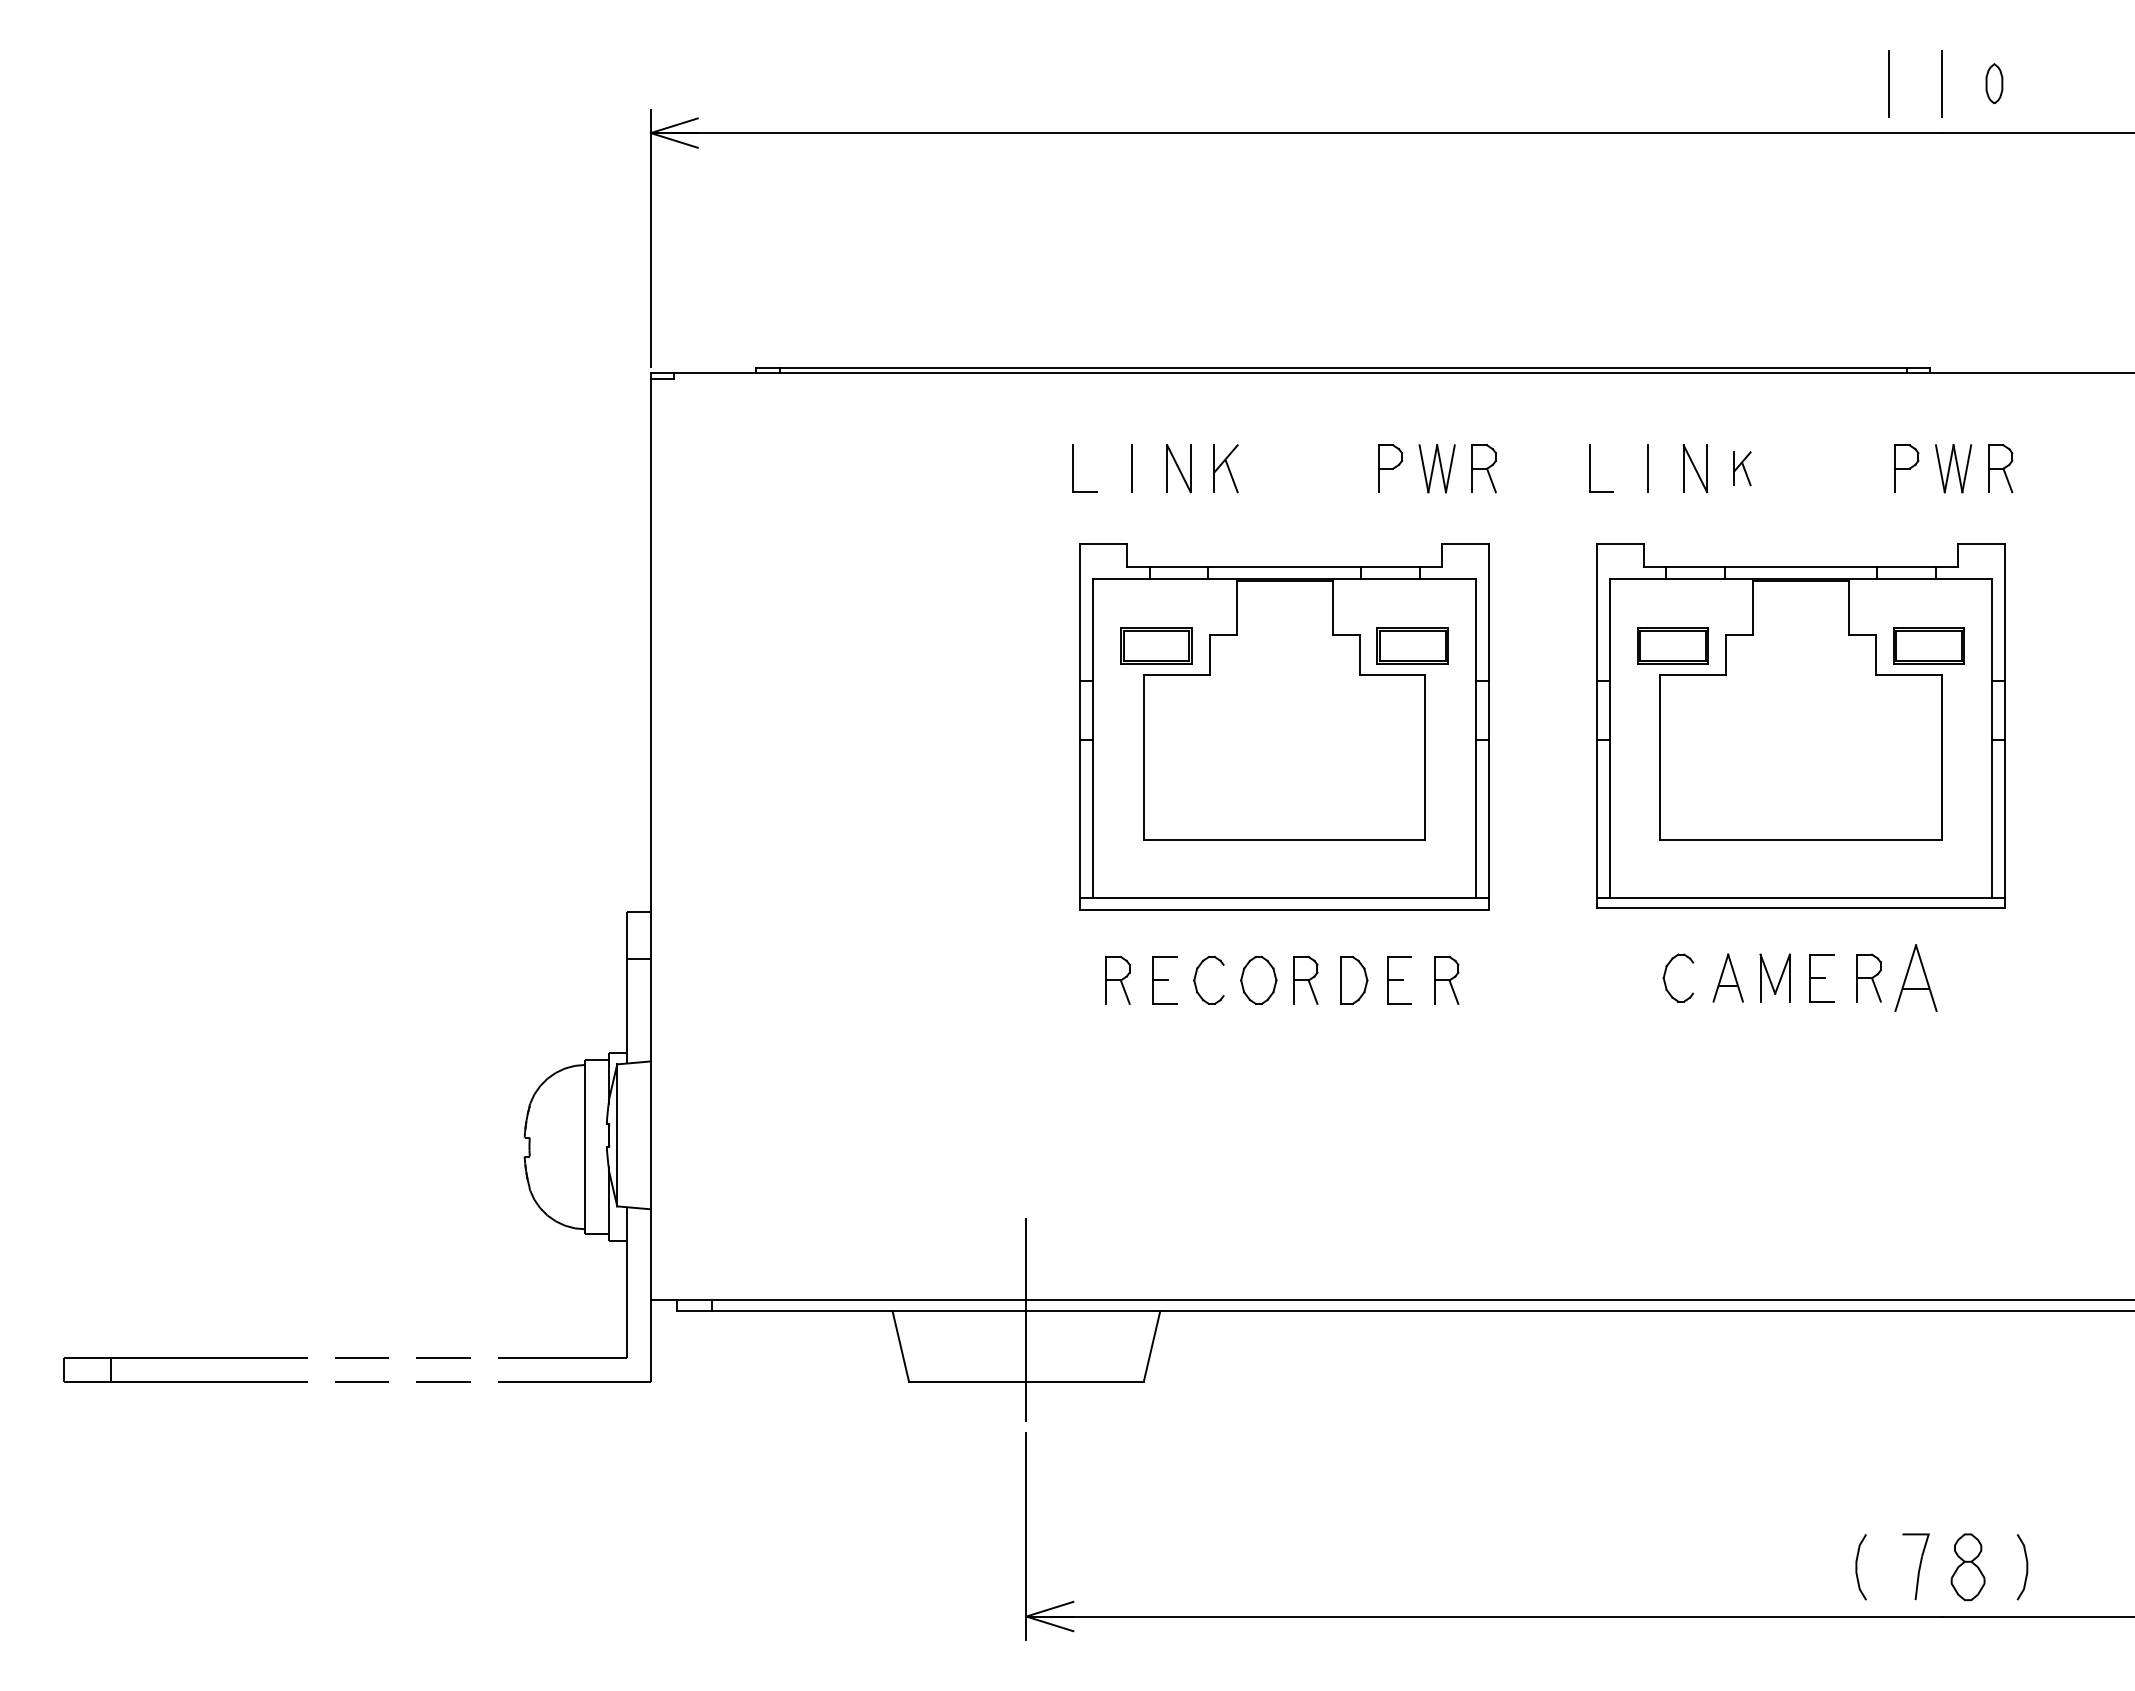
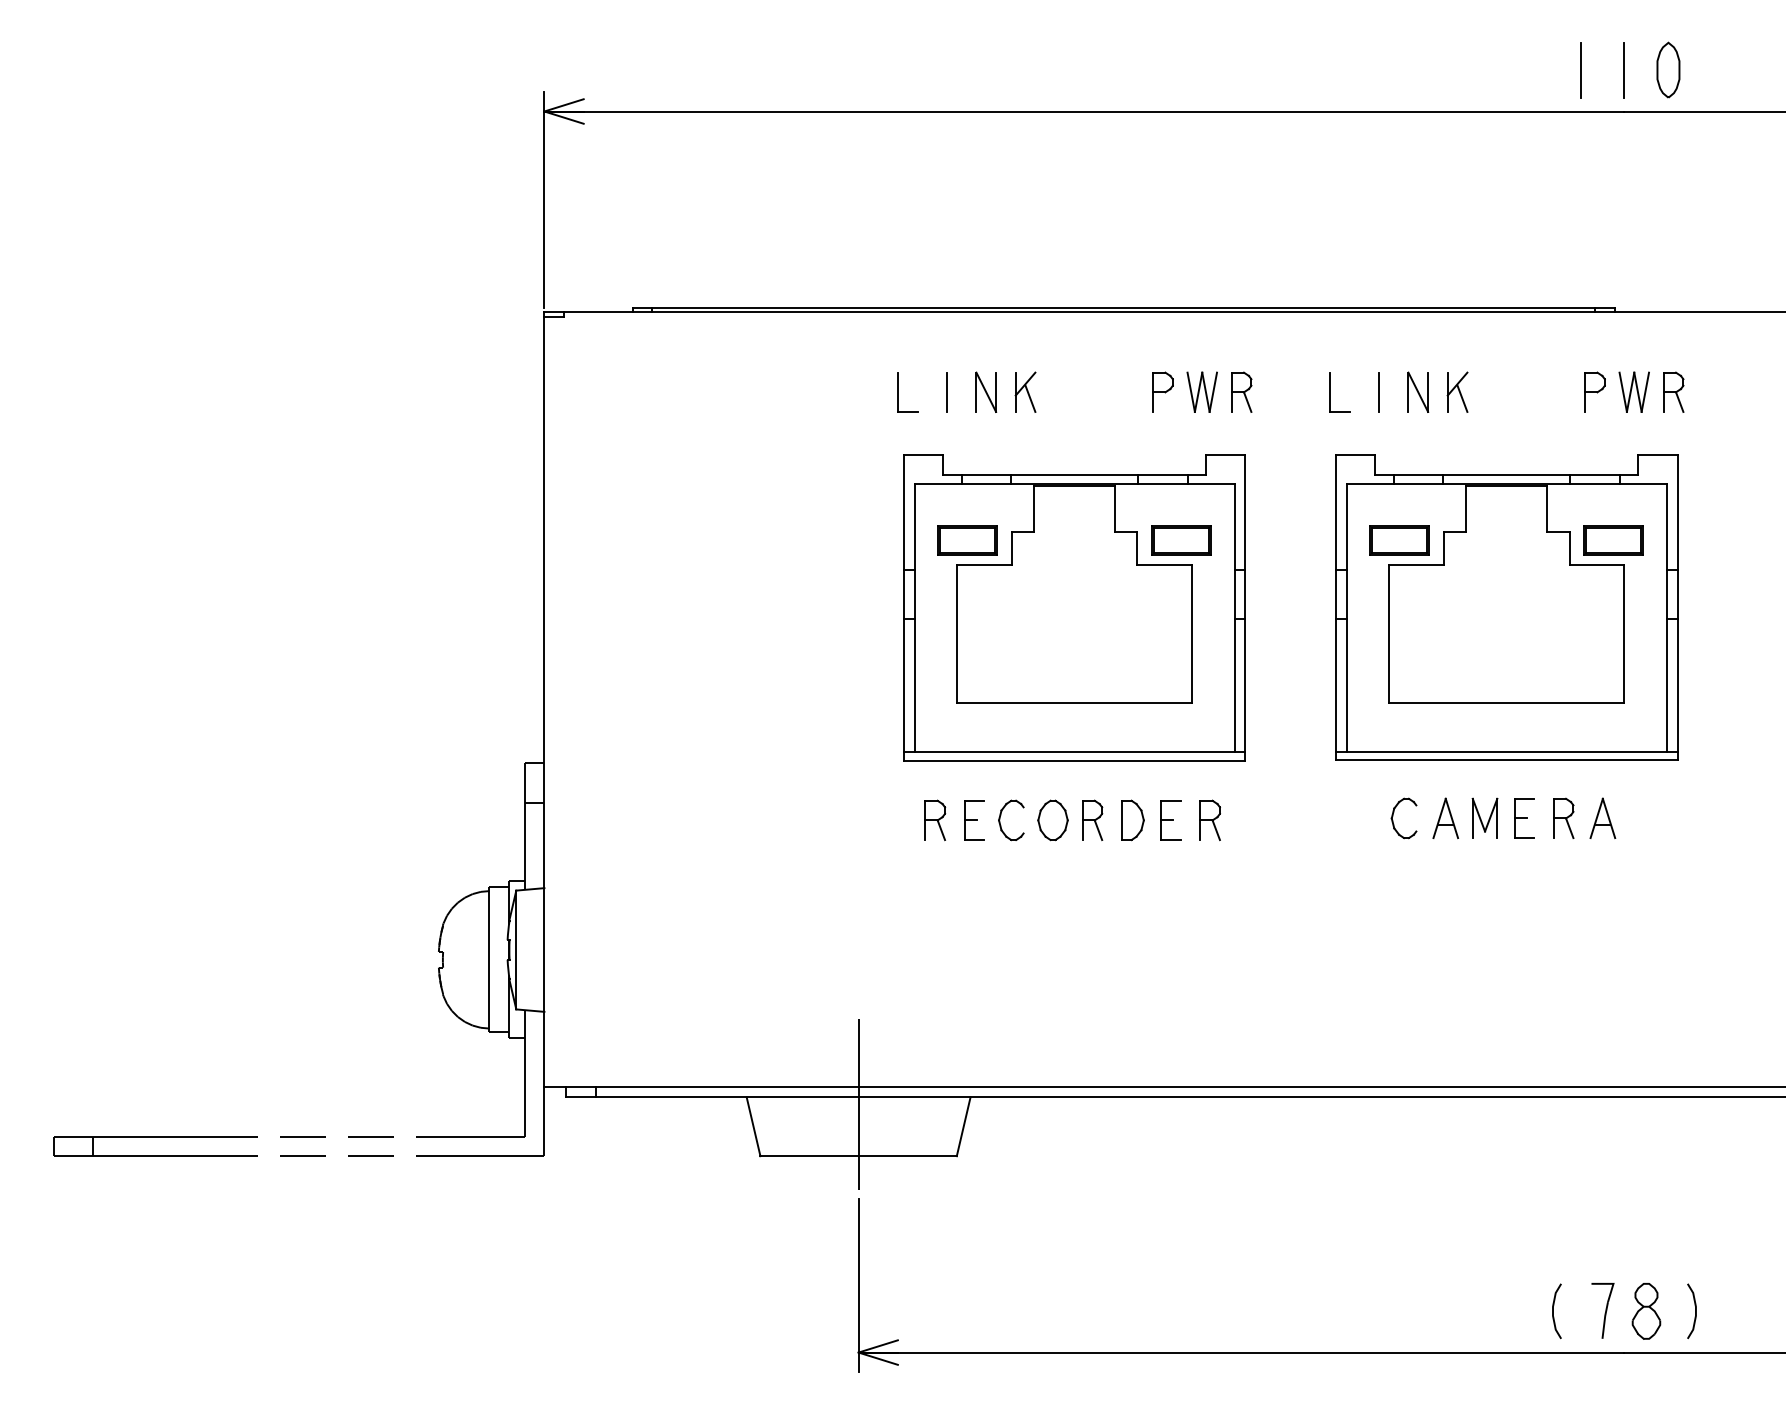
part: (1994, 83) -> (1668, 70), size x1.67
part: (1742, 468) -> (1457, 392), size x1.43
part: (1915, 977) -> (1602, 817), size x0.71

